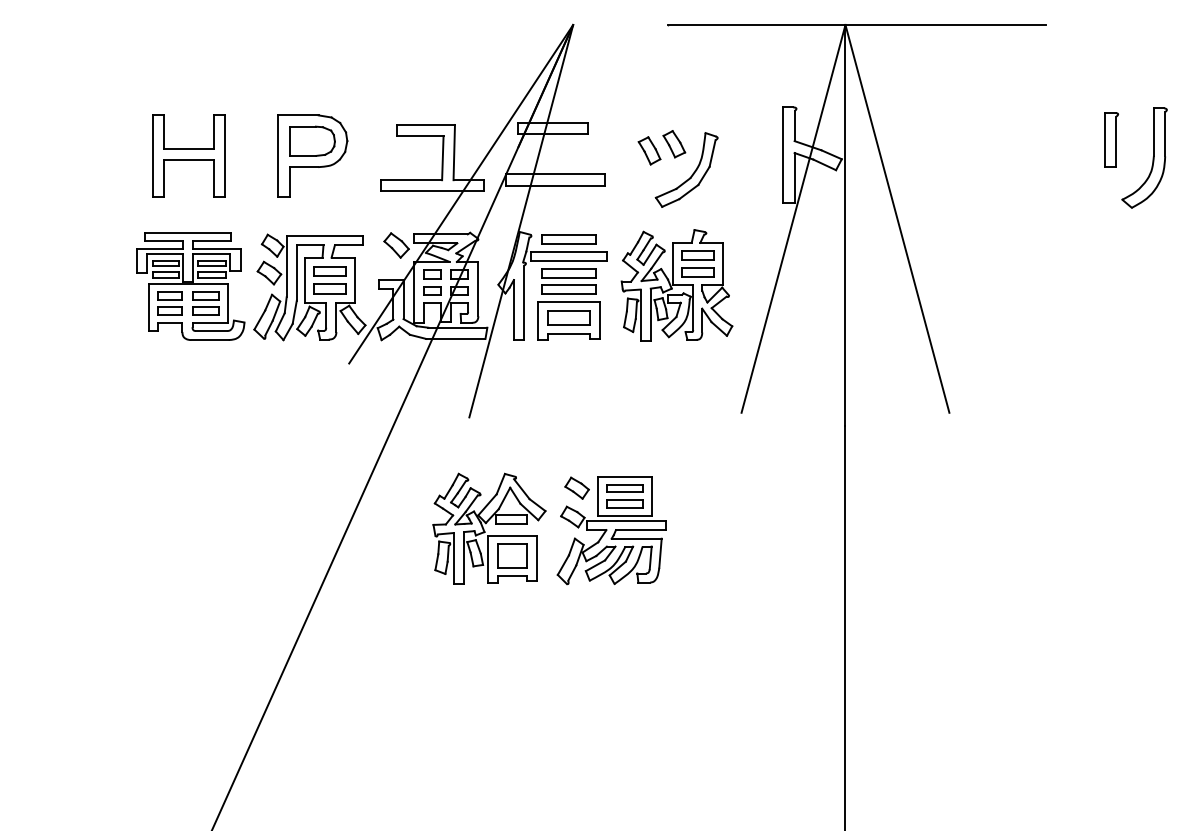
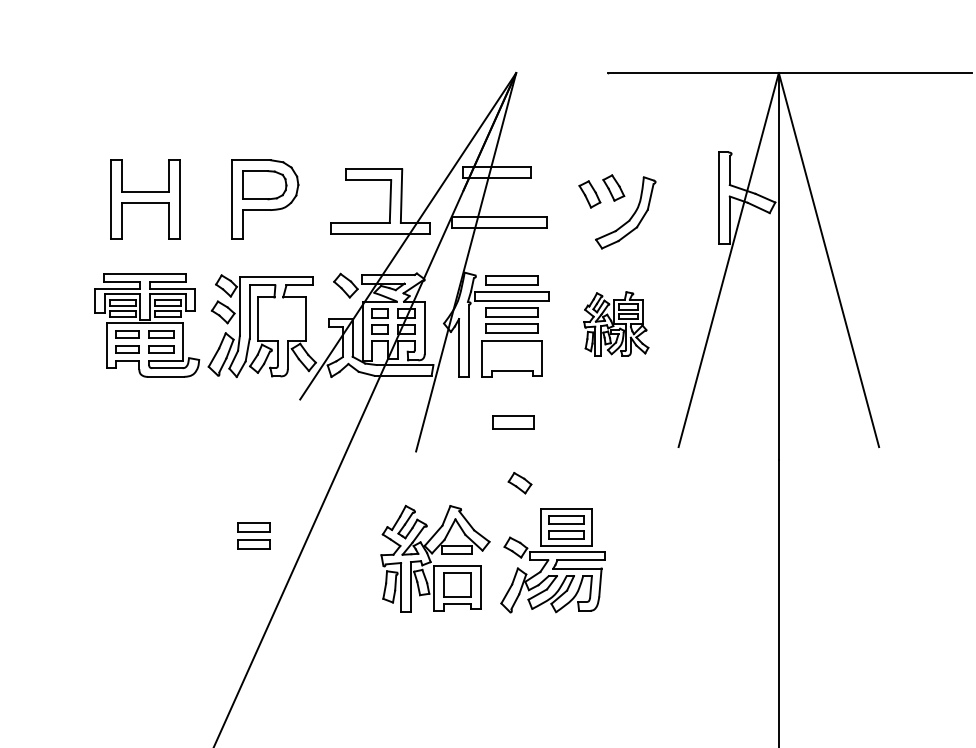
part: (329, 280) -> (253, 536), moved
part: (676, 285) -> (615, 324), size x0.6
part: (568, 317) -> (512, 421), moved
part: (576, 487) -> (519, 482), moved

